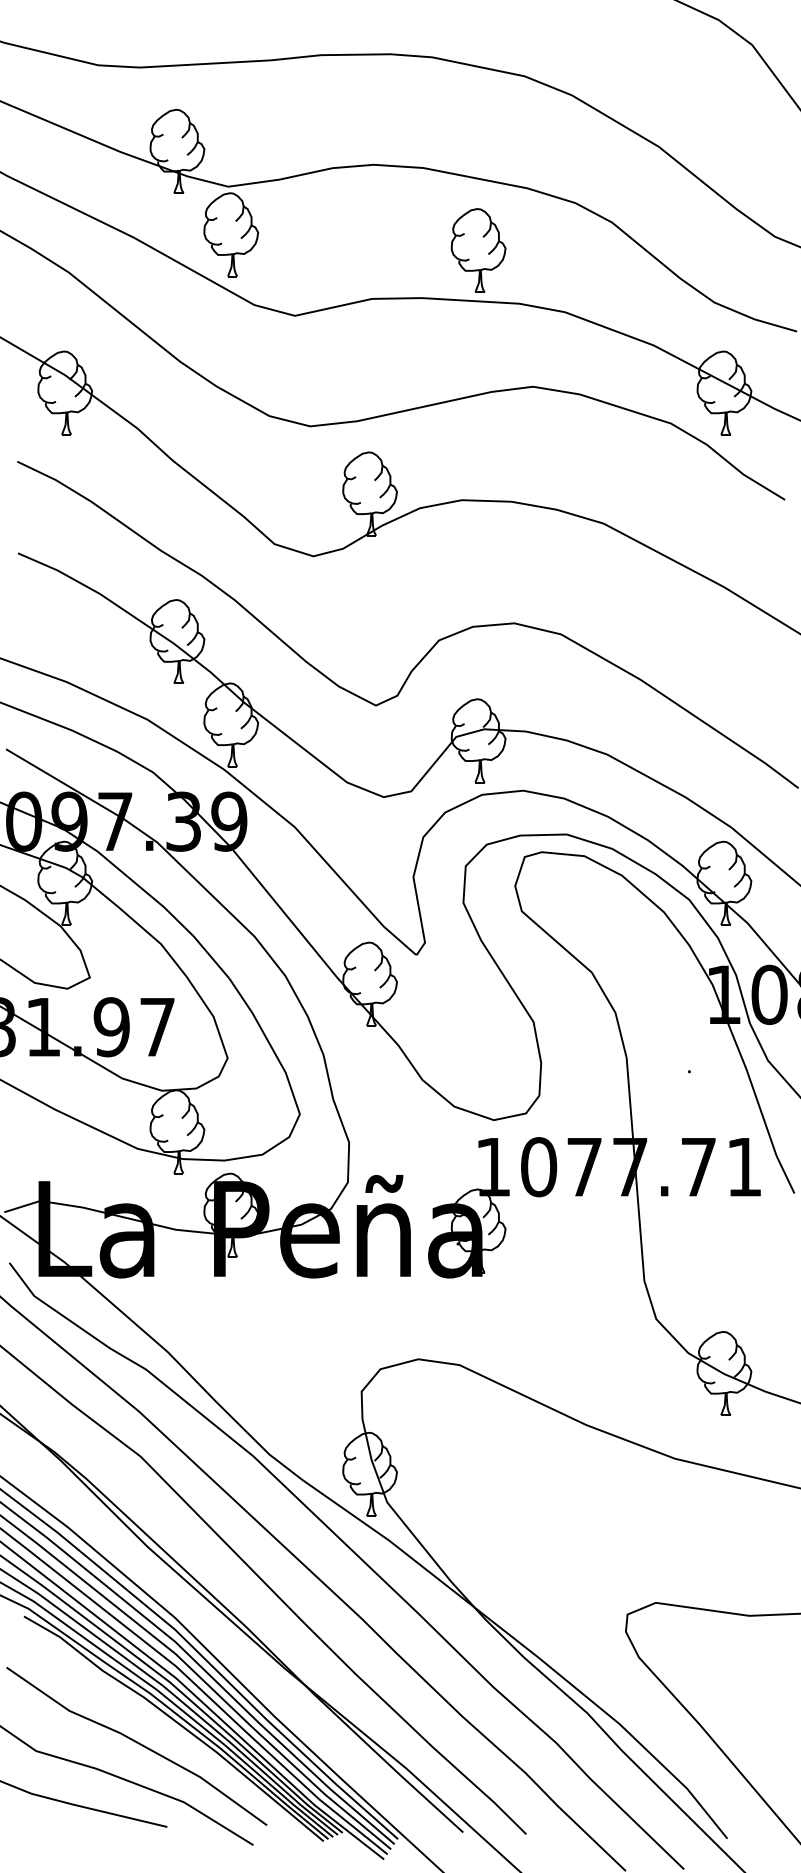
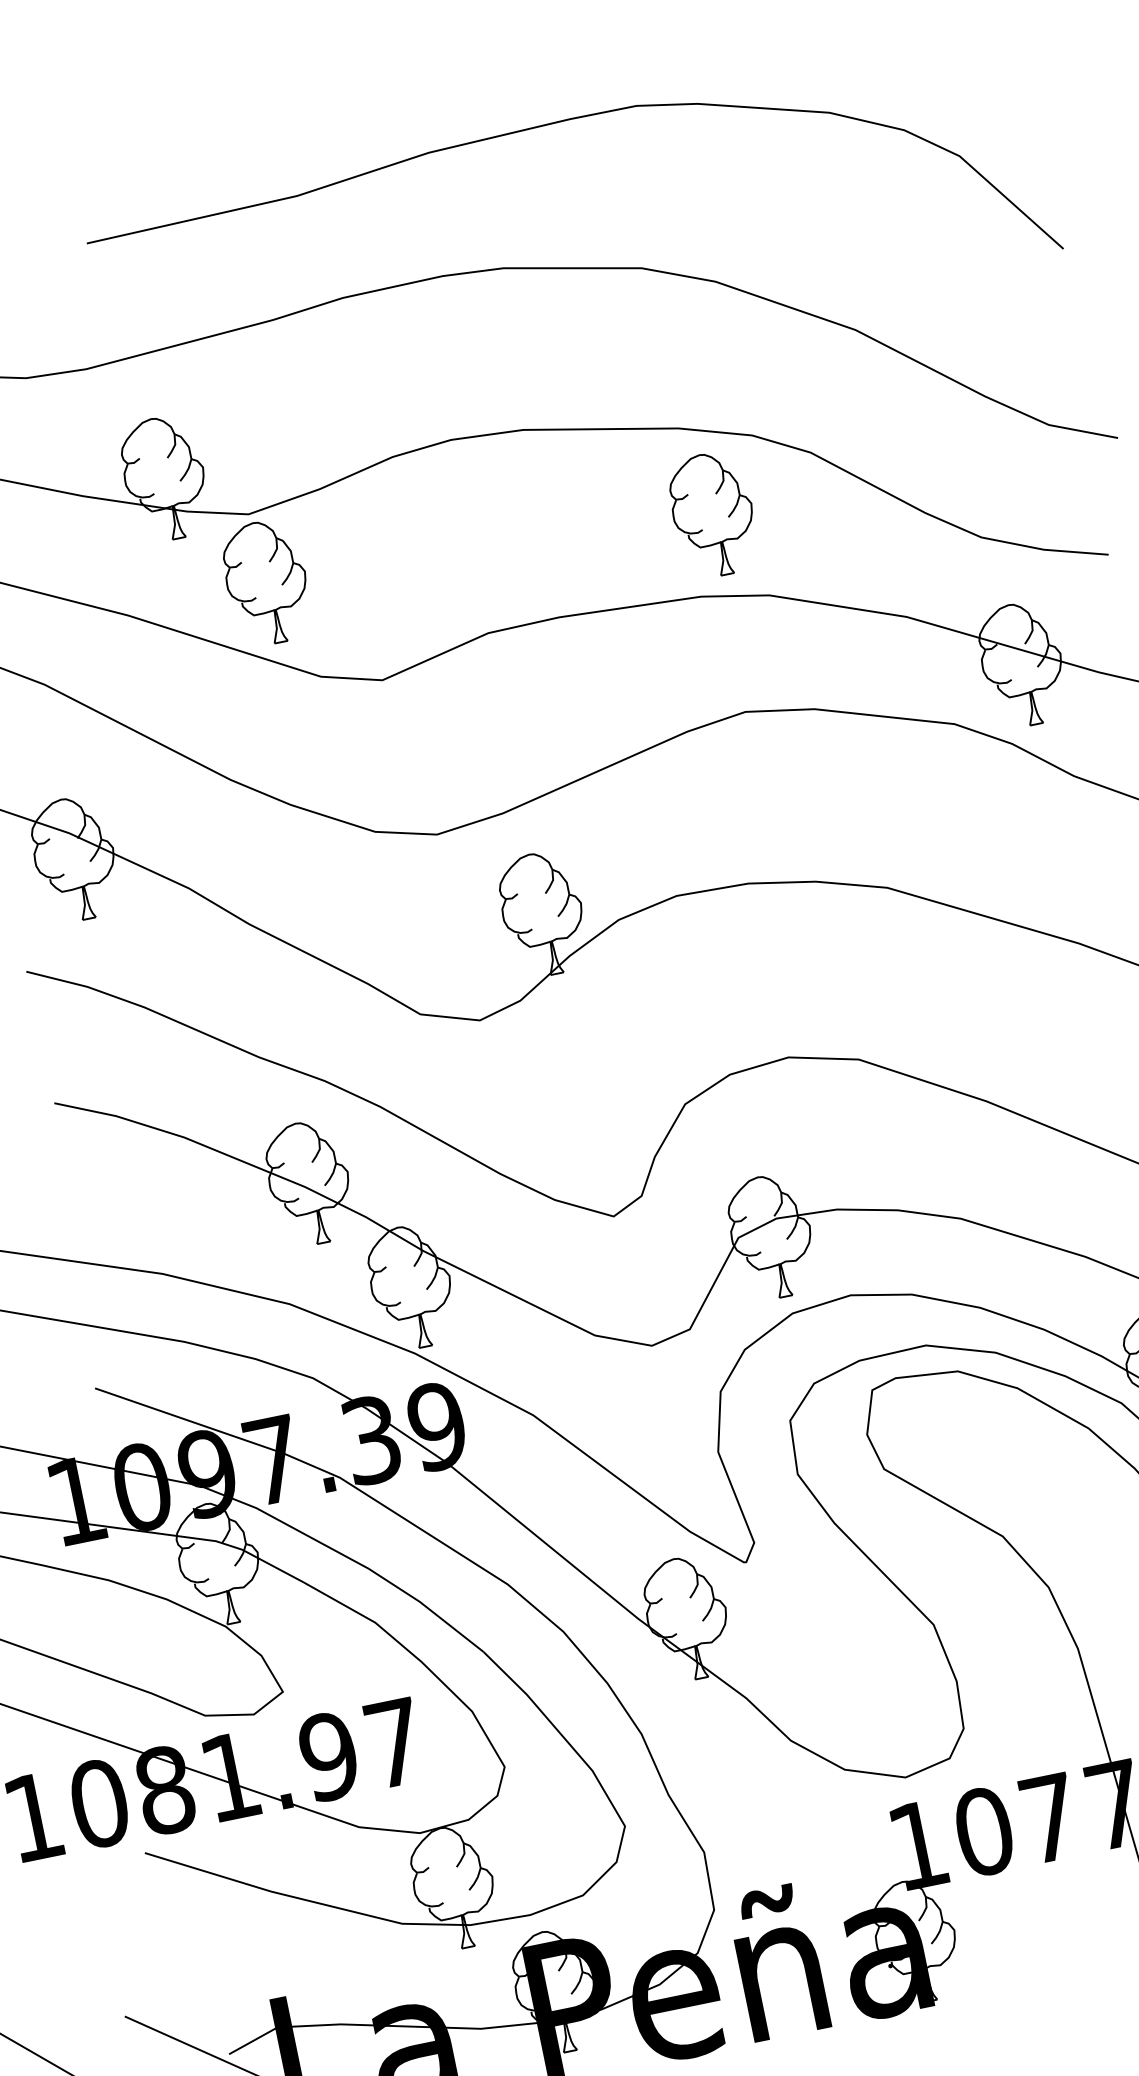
part: (478, 250) -> (713, 514), moved

